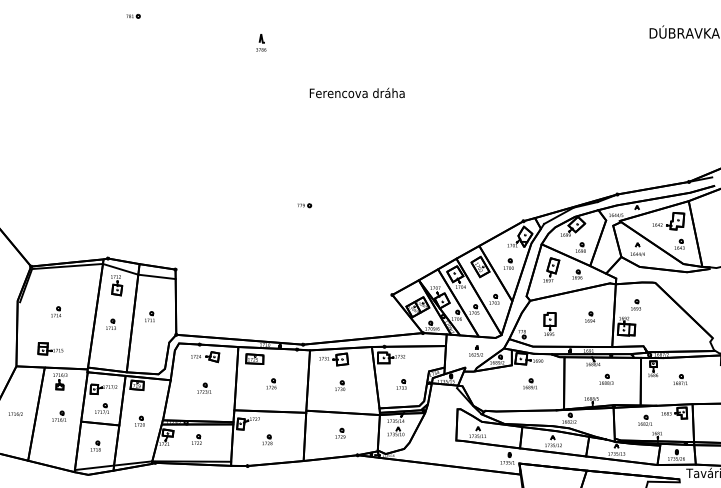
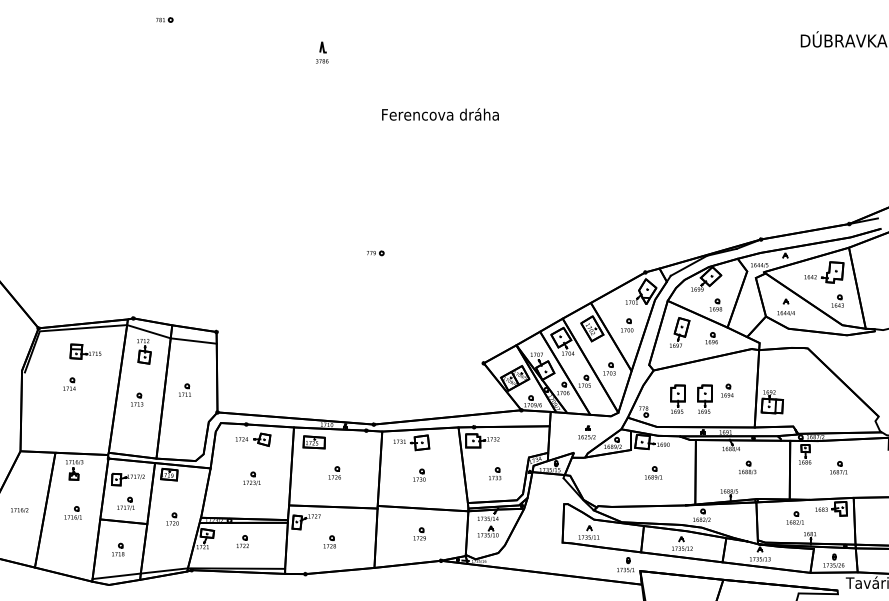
part: (636, 304) -> (784, 375), removed
part: (571, 323) -> (704, 398), added
part: (50, 348) -> (85, 351), moved

